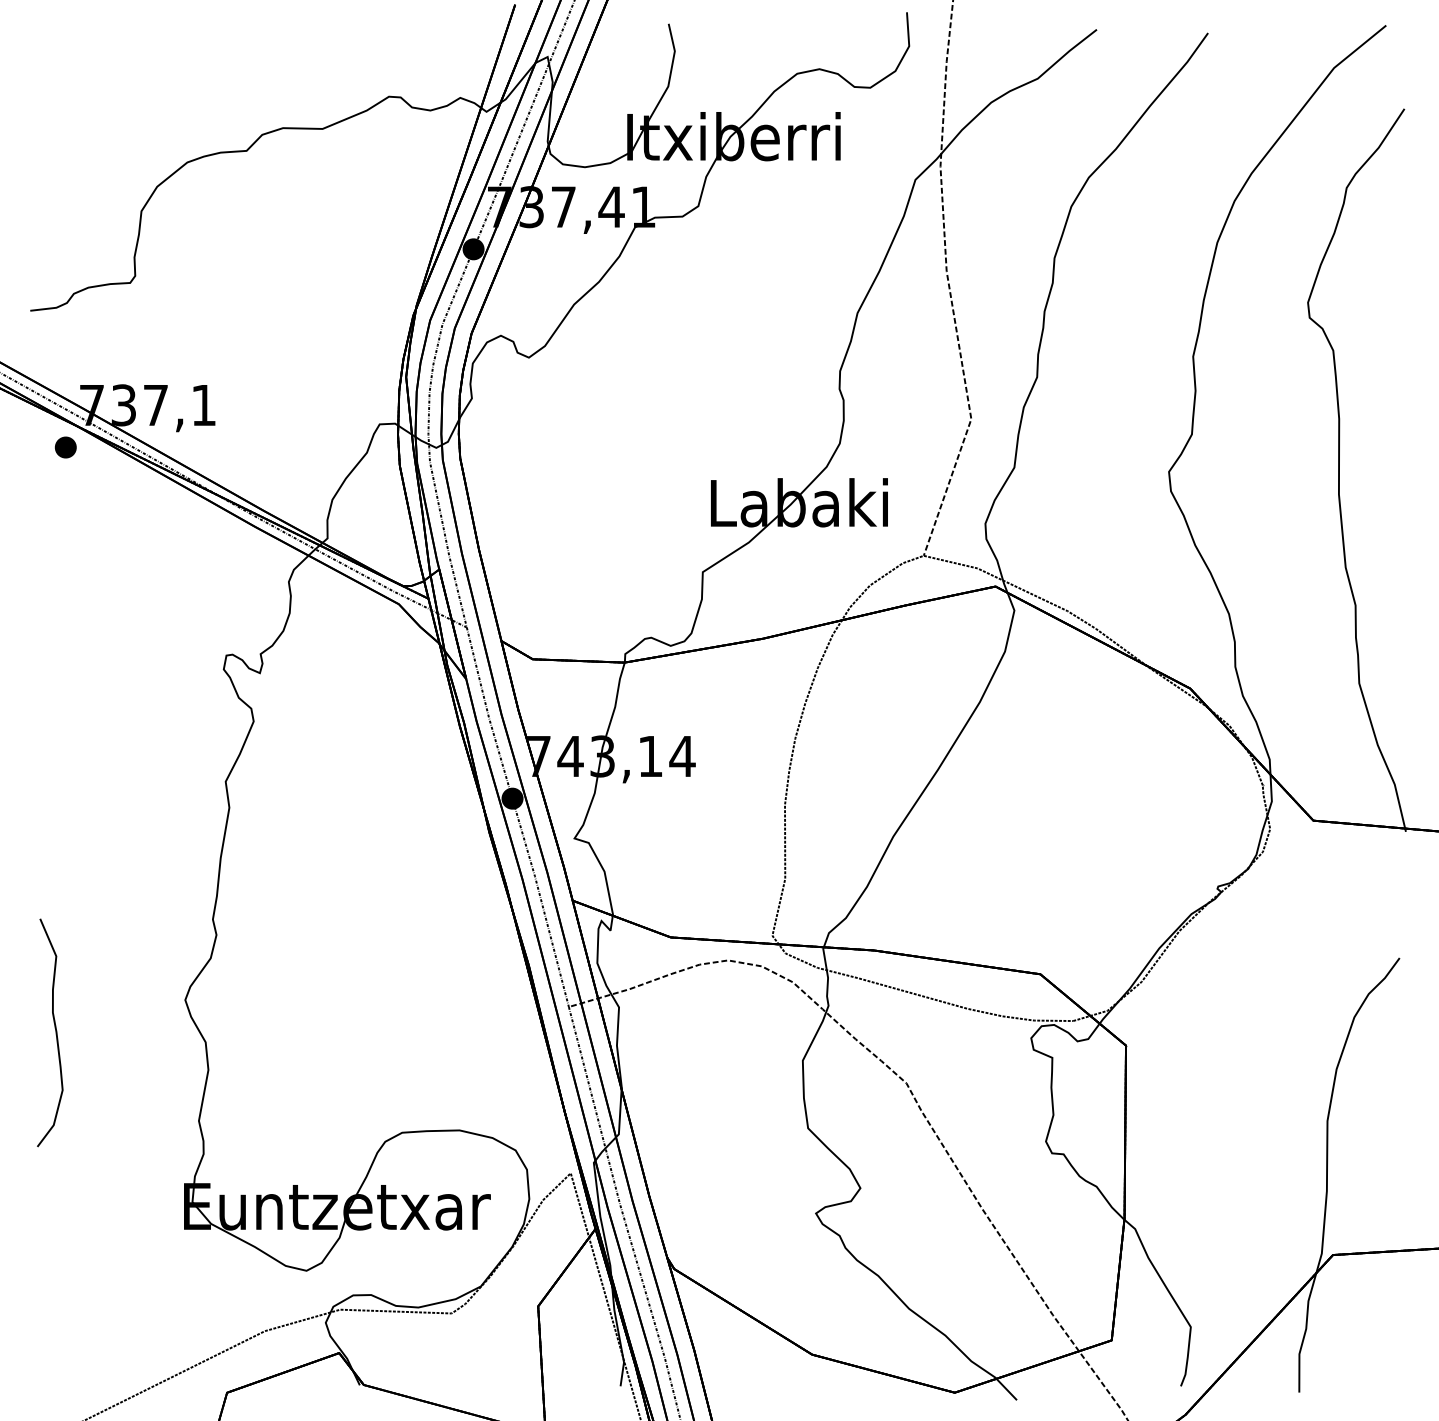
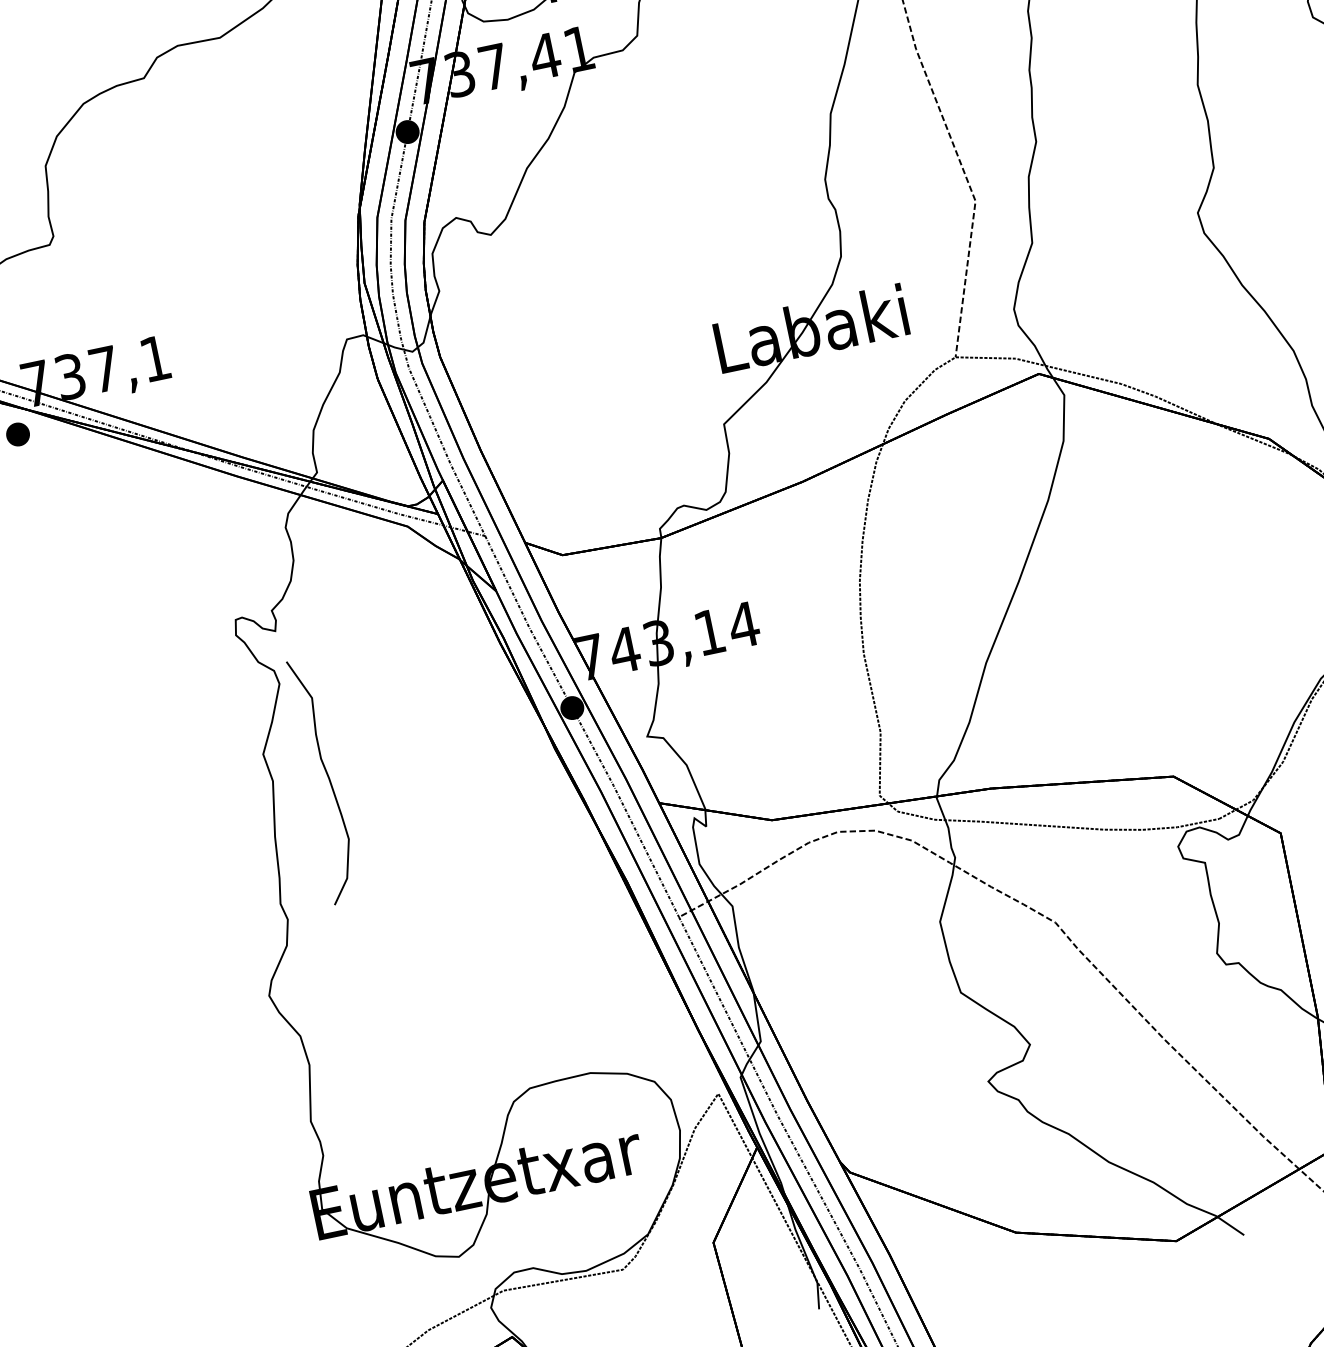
curve: (55, 1032) -> (328, 779), moved

